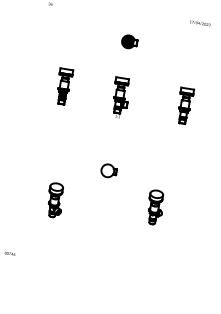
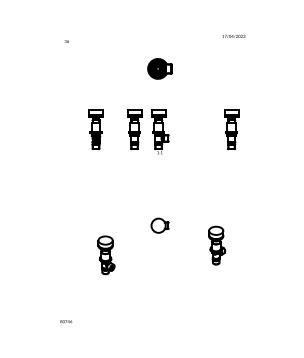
part: (129, 42) -> (159, 69), size x1.4
part: (98, 92) -> (134, 129), added
part: (108, 170) -> (159, 225), moved

